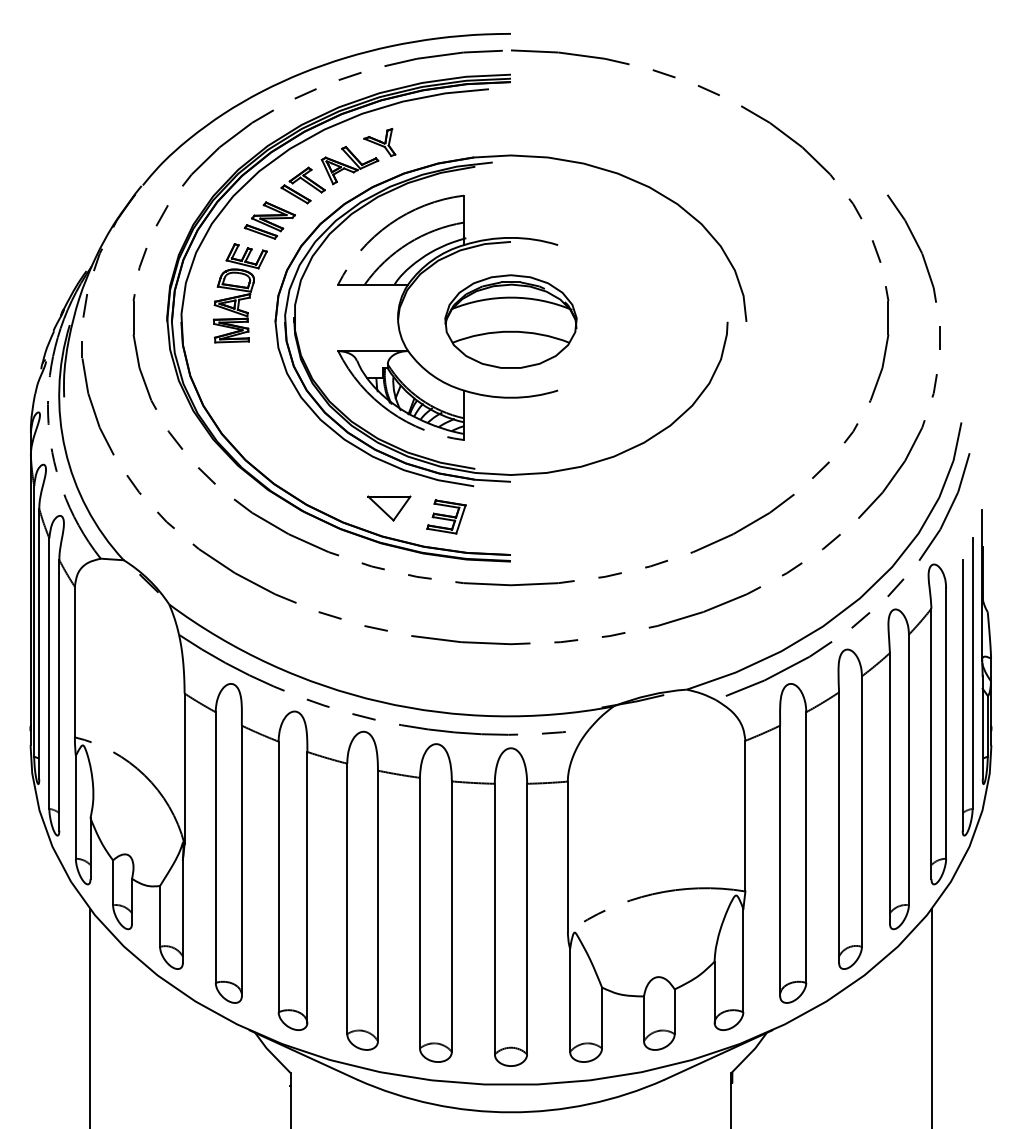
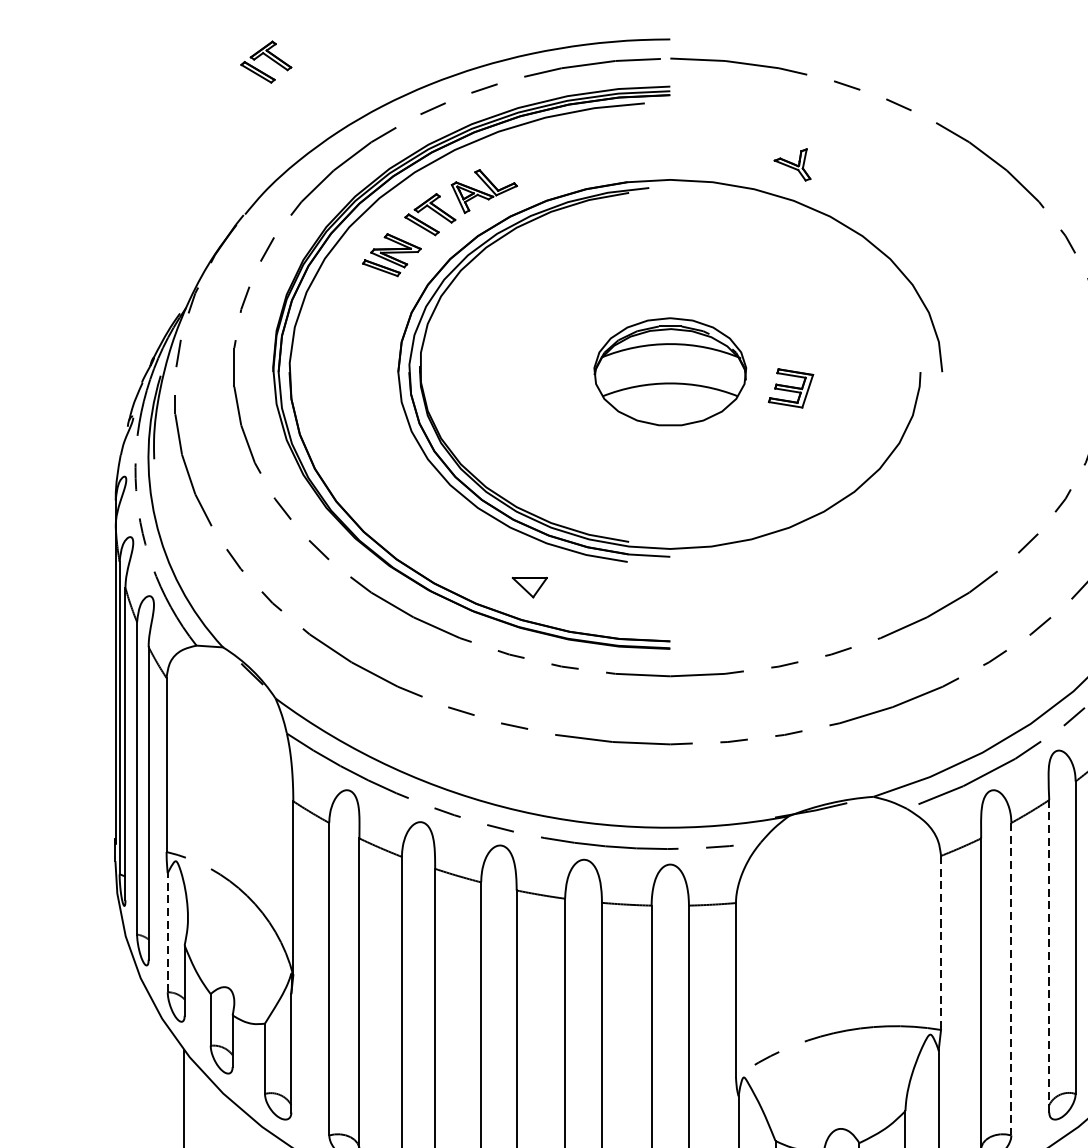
part: (160, 53) -> (265, 62), added
part: (379, 142) -> (792, 164), moved
part: (239, 293) -> (356, 339), removed
part: (405, 297) -> (548, 343), removed
part: (389, 508) -> (529, 587), size x0.7
part: (446, 516) -> (791, 387), moved
line: (75, 807) -> (167, 932), solid -> dashed
line: (745, 816) -> (941, 943), solid -> dashed
line: (839, 827) -> (1049, 956), solid -> dashed
line: (806, 848) -> (1011, 980), solid -> dashed

